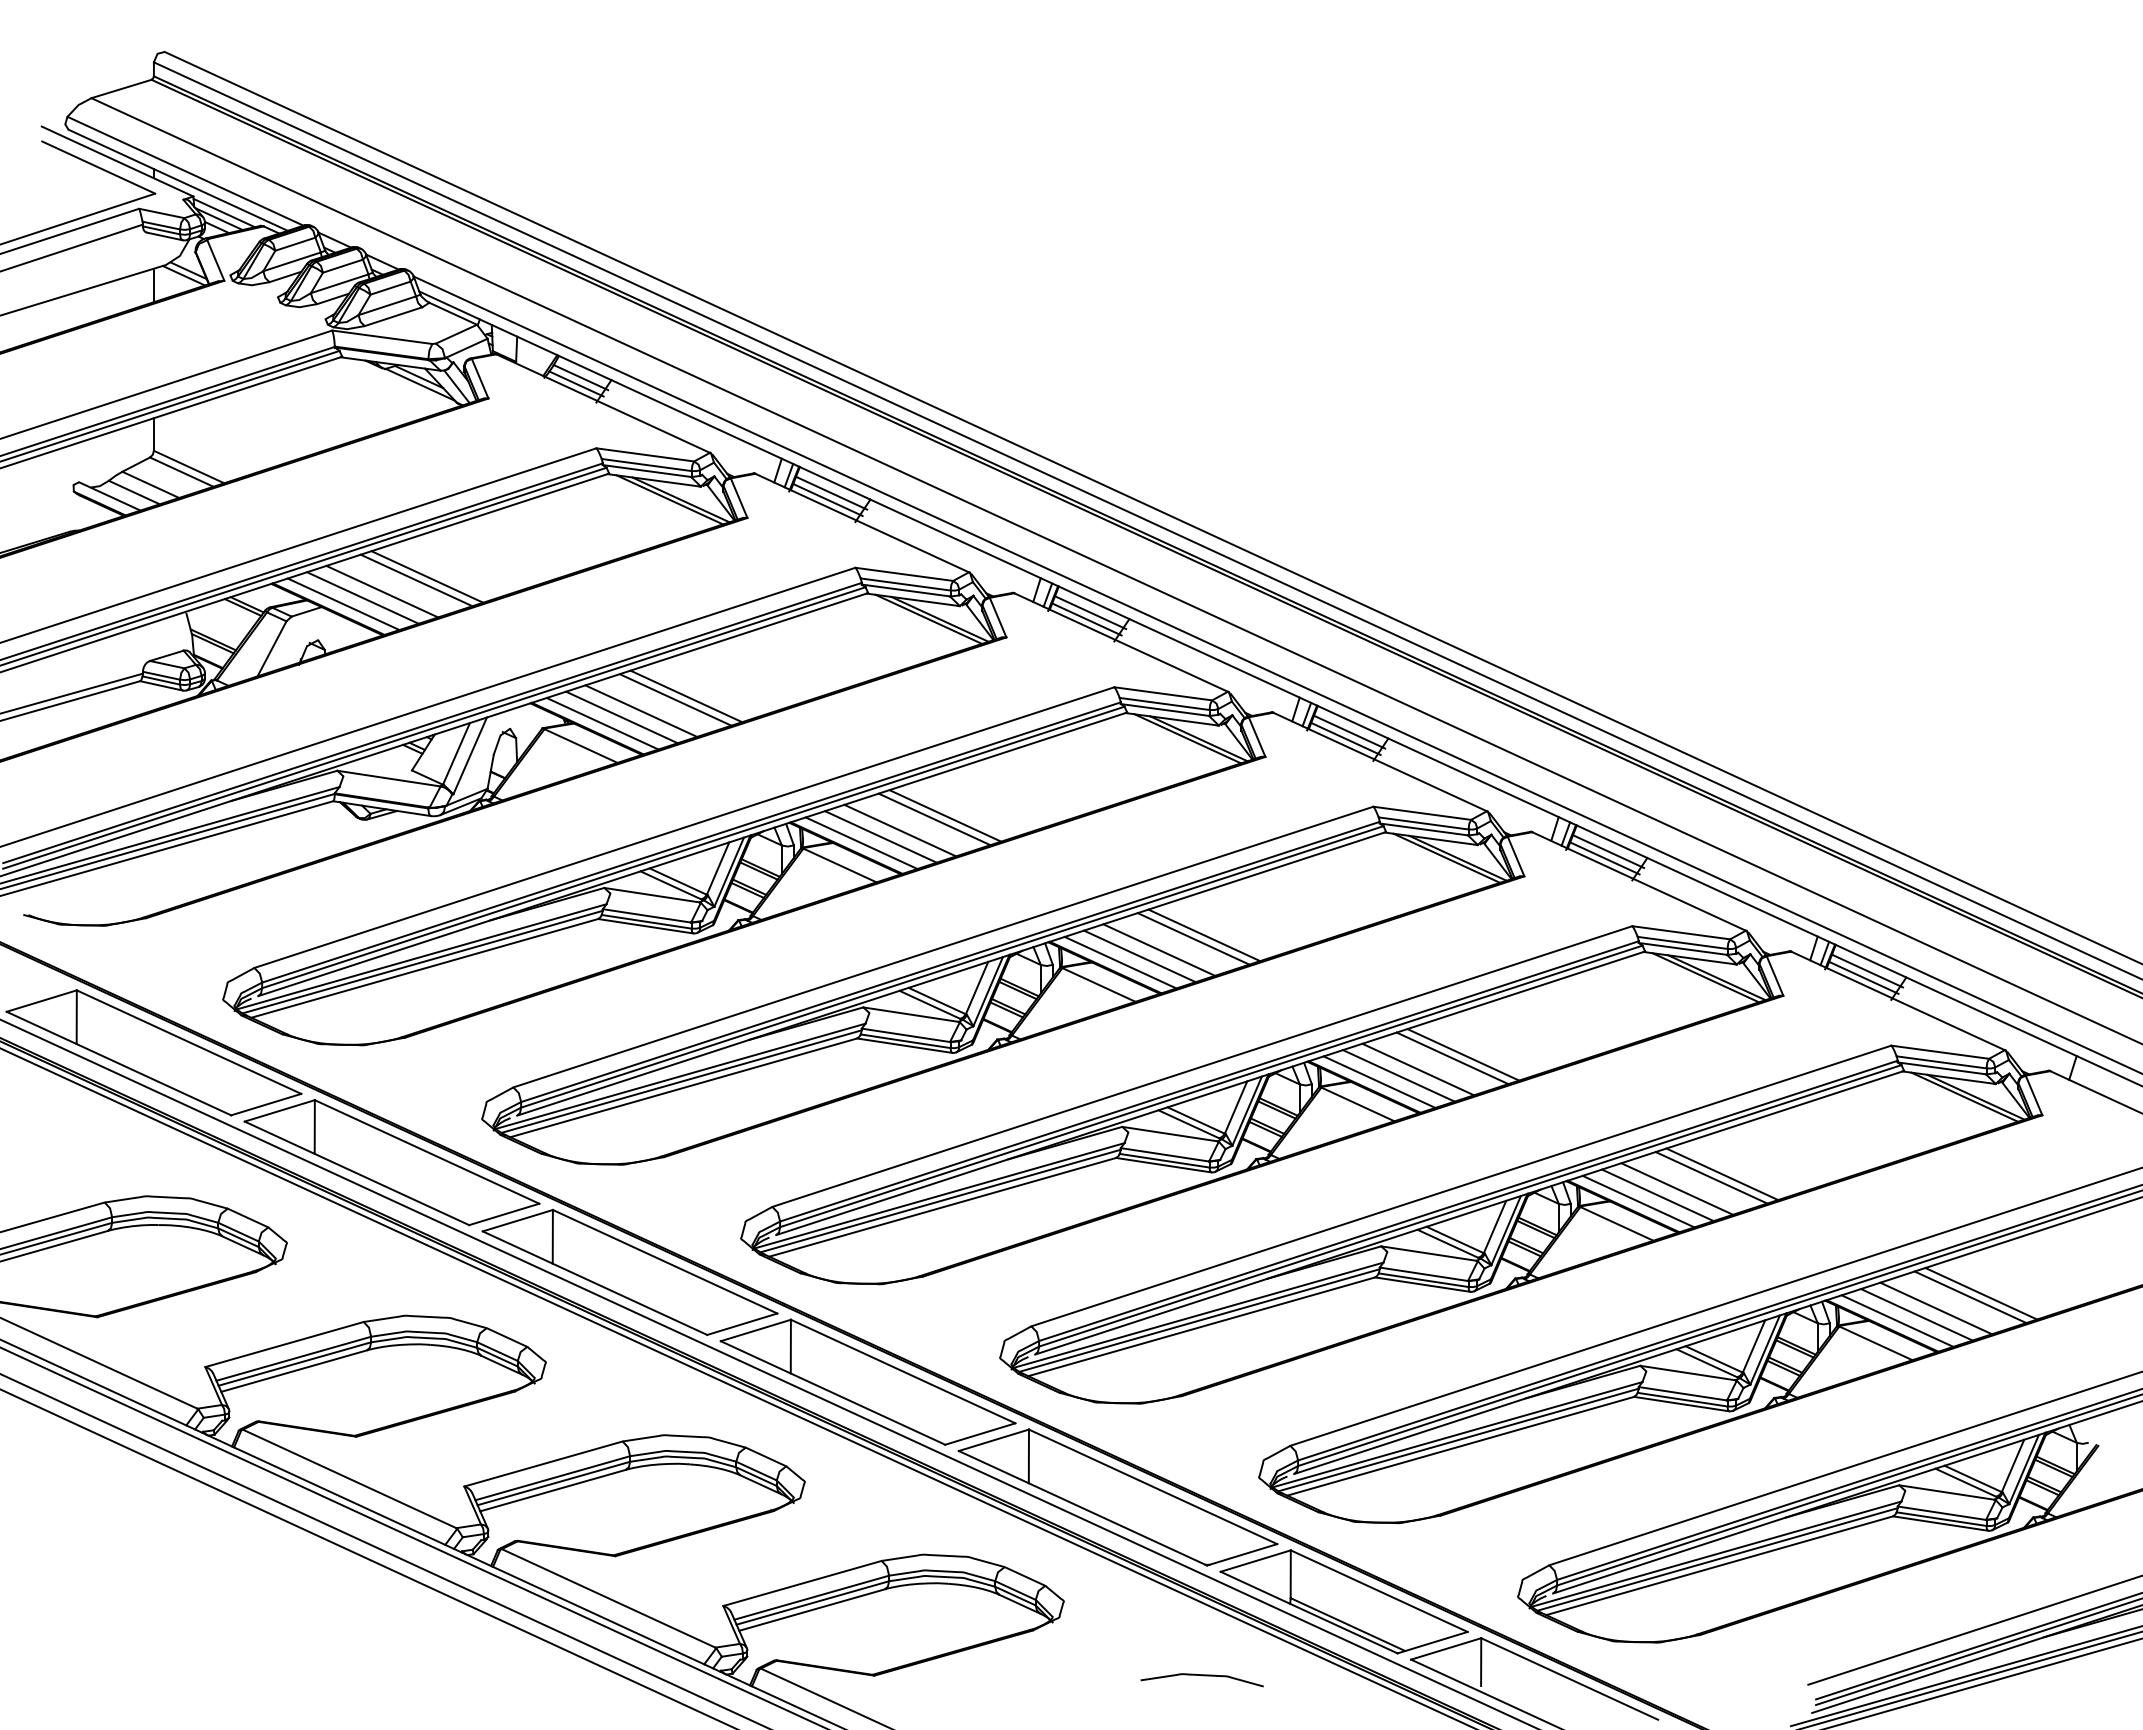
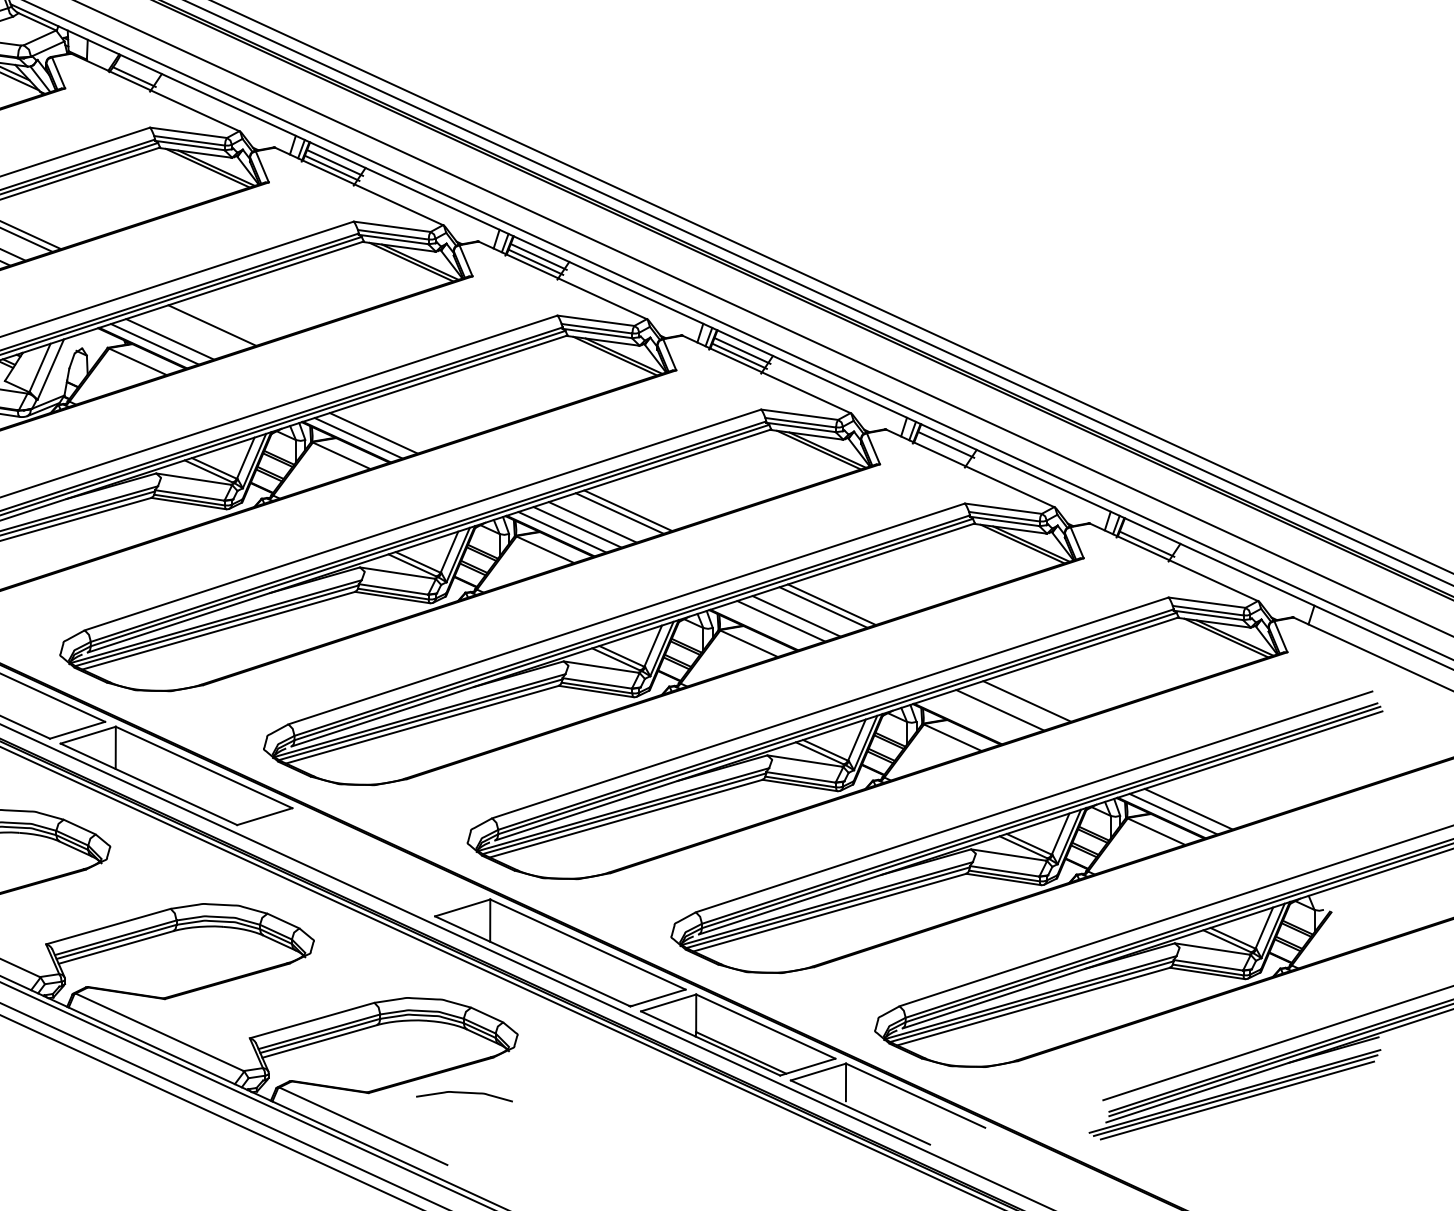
line: (580, 377) -> (137, 71), removed
line: (686, 696) -> (220, 322), removed
line: (641, 710) -> (185, 333), removed
line: (945, 815) -> (424, 416), removed
line: (934, 819) -> (415, 419), removed
line: (900, 830) -> (389, 428), removed
line: (1604, 858) -> (943, 450), removed
line: (1867, 970) -> (1149, 538), removed
line: (1379, 1081) -> (766, 625), removed
line: (1722, 1174) -> (1035, 698), removed
line: (1657, 1195) -> (984, 715), removed
line: (1638, 1201) -> (969, 720), removed
line: (1981, 1293) -> (1239, 792), removed
line: (1970, 1297) -> (1230, 795), removed
line: (1936, 1308) -> (1204, 804), removed
part: (867, 1381) -> (363, 861), removed
curve: (1202, 1676) -> (464, 1093), moved

